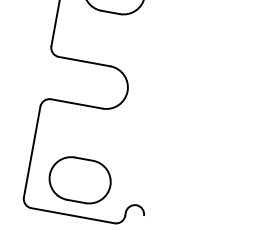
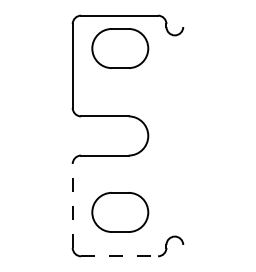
line: (32, 151) -> (72, 205), solid -> dashed
part: (80, 180) -> (120, 212), moved
line: (73, 216) -> (120, 256), solid -> dashed

